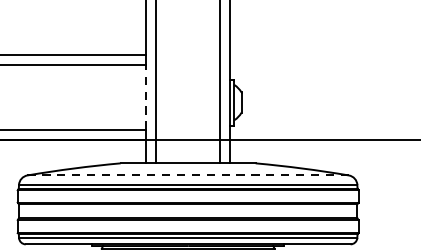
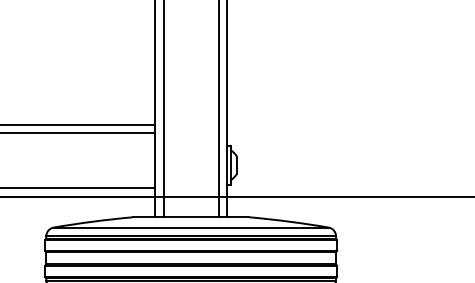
line: (146, 97) -> (155, 160), dashed -> solid
line: (188, 175) -> (191, 227), dashed -> solid

